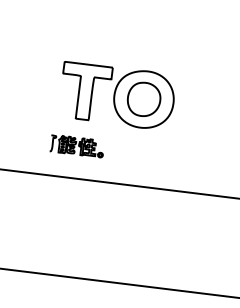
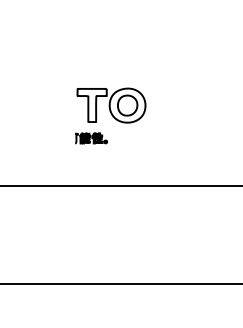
part: (113, 112) -> (110, 115), size x0.6

